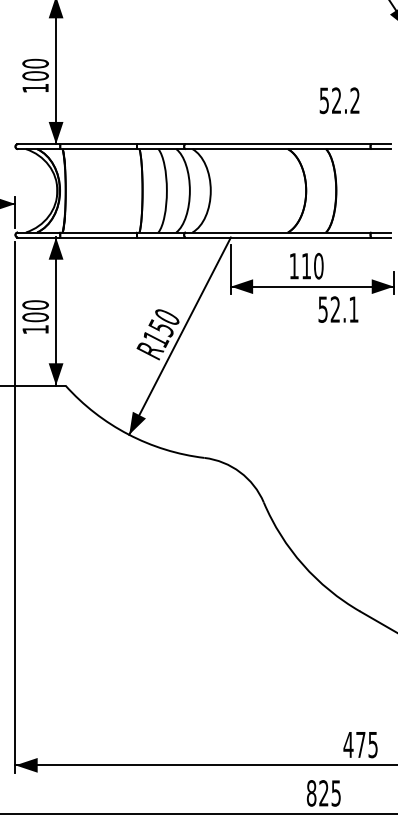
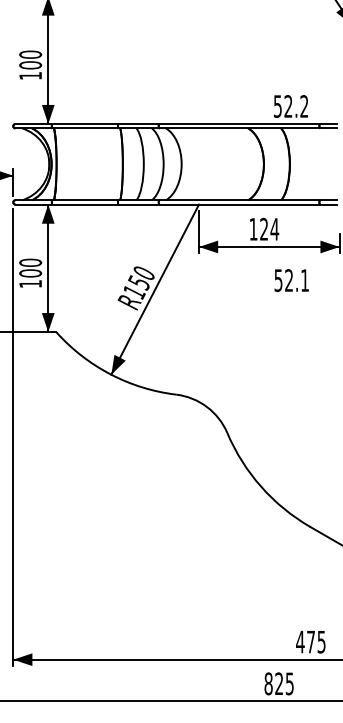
text: (339, 100) -> (290, 106), moved
text: (312, 265) -> (269, 228), 110 -> 124
text: (338, 309) -> (291, 280), moved

